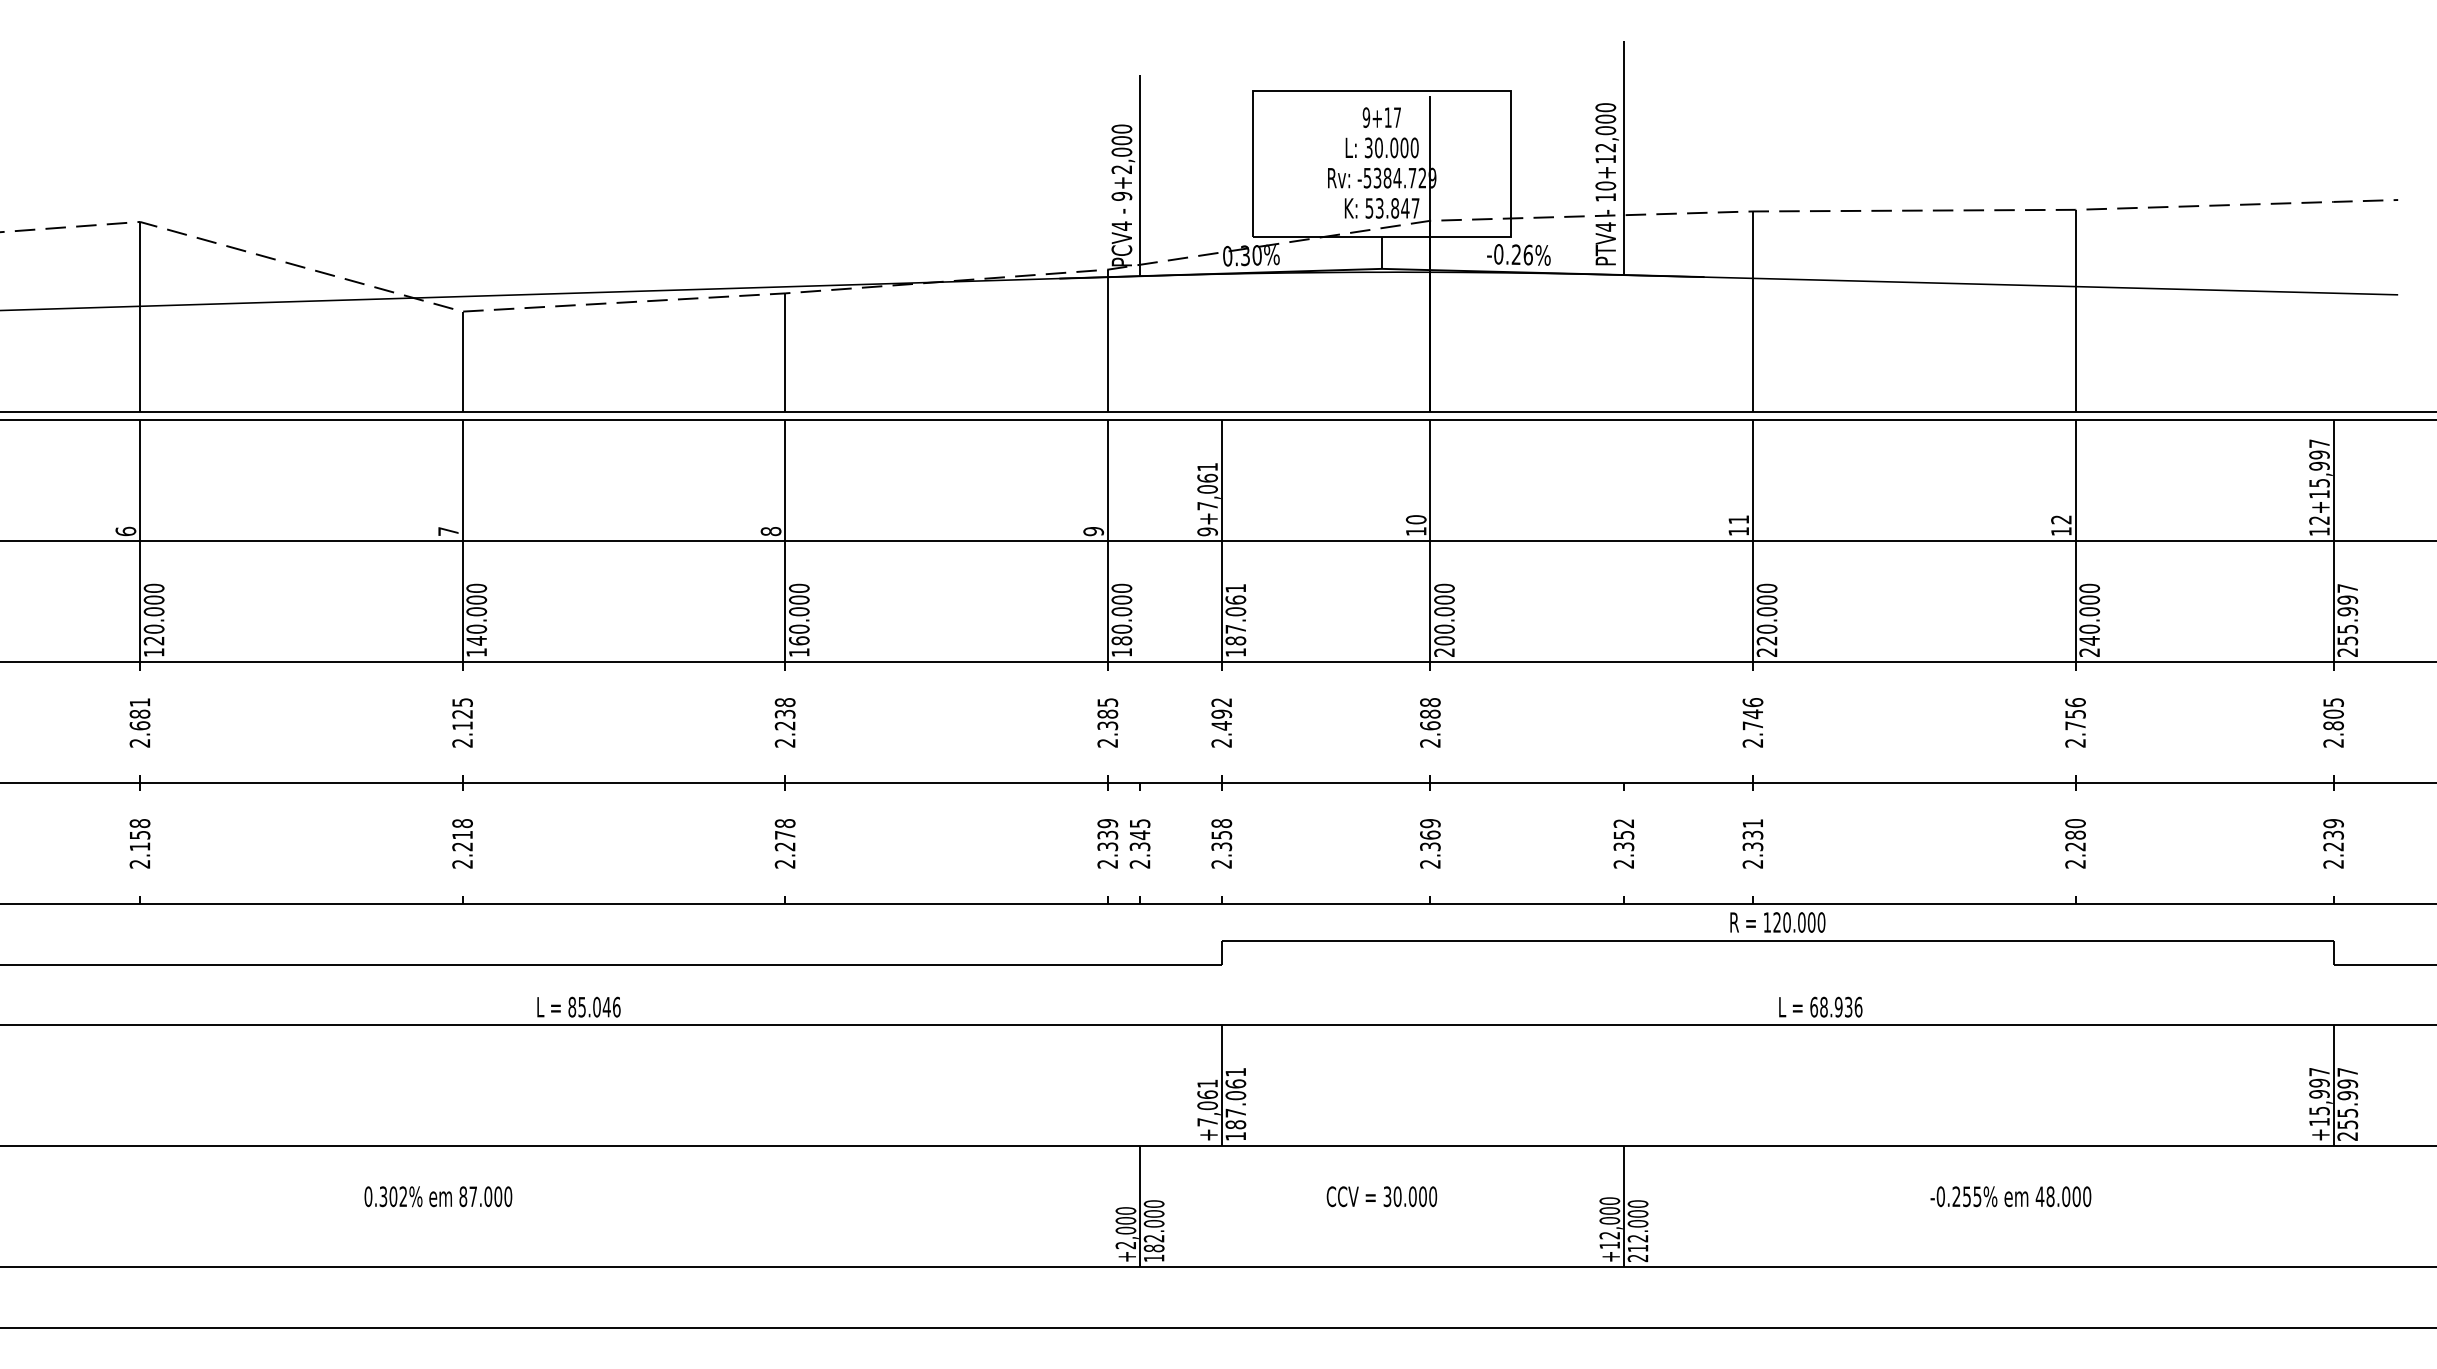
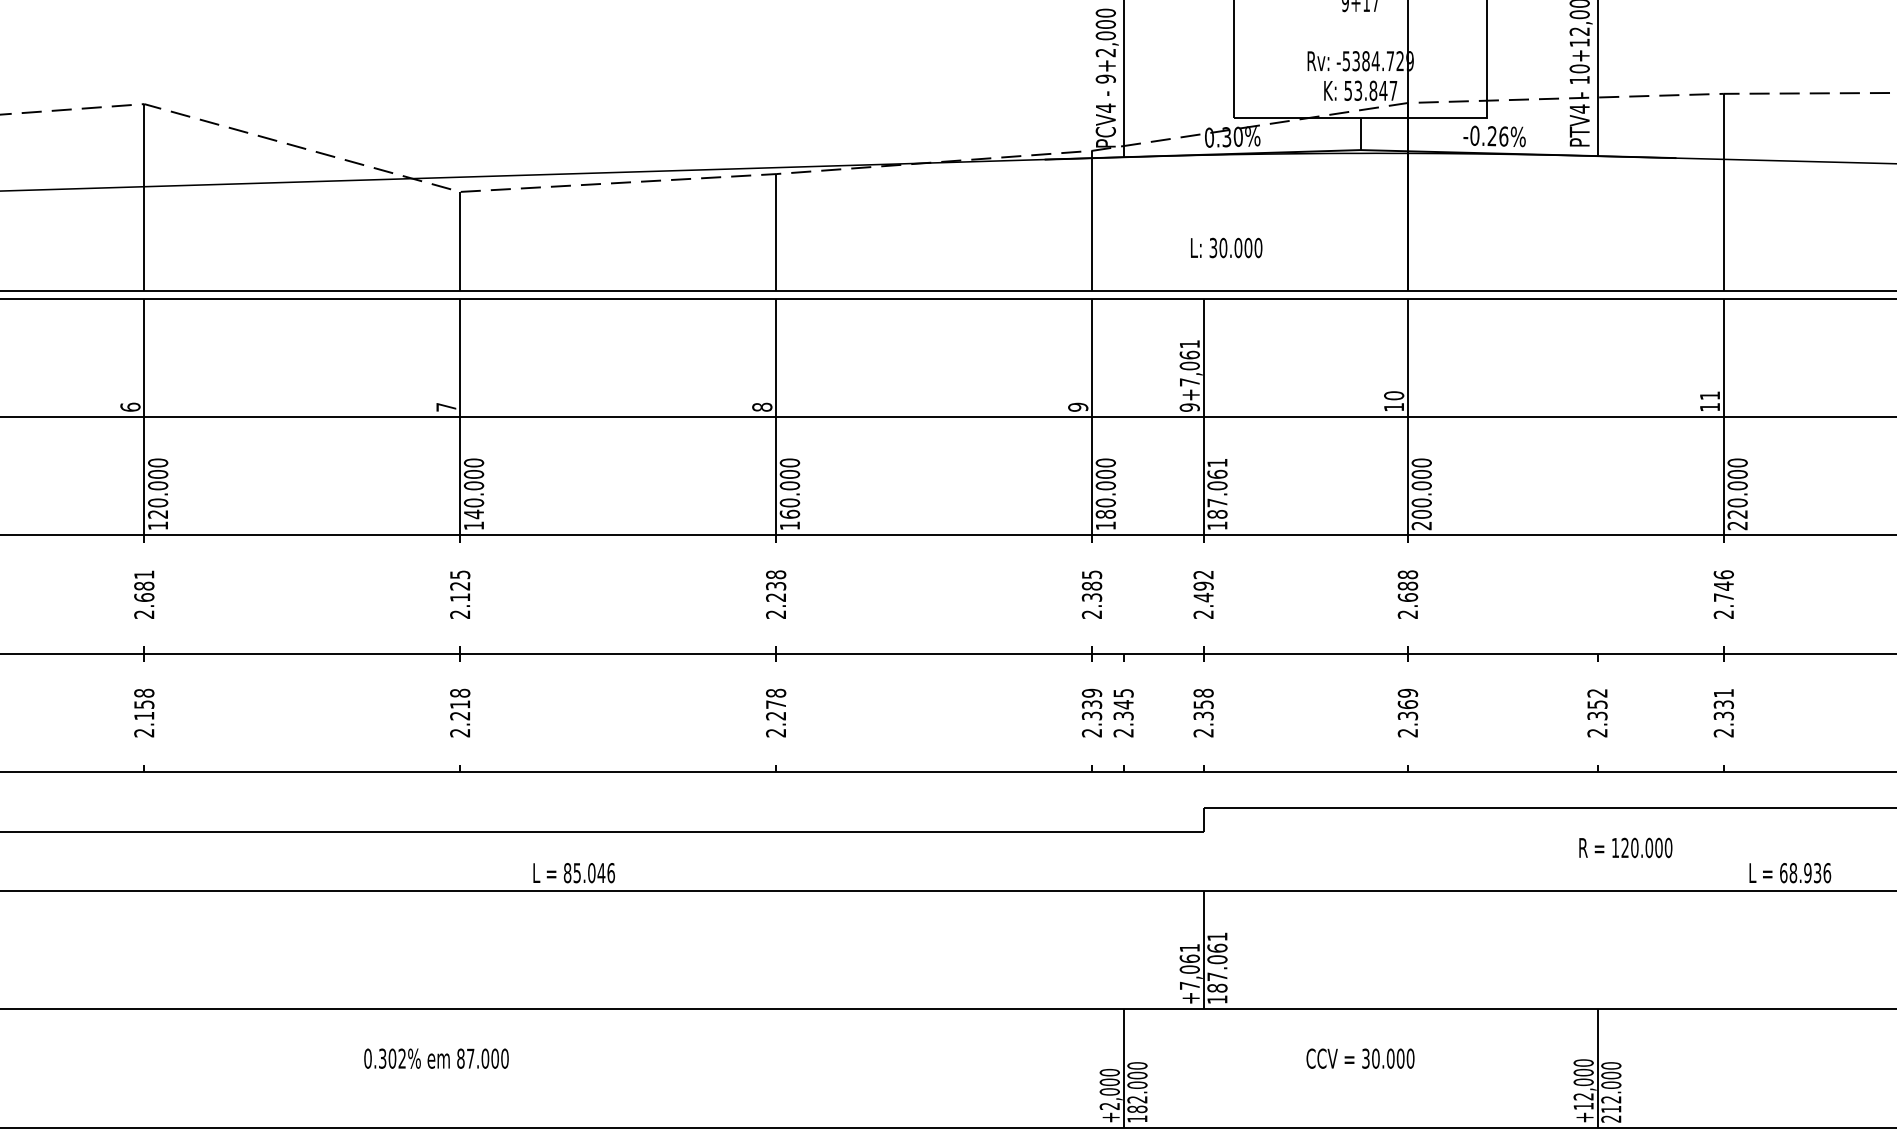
text: (1381, 147) -> (1225, 247), moved
text: (1777, 922) -> (1625, 847), moved

